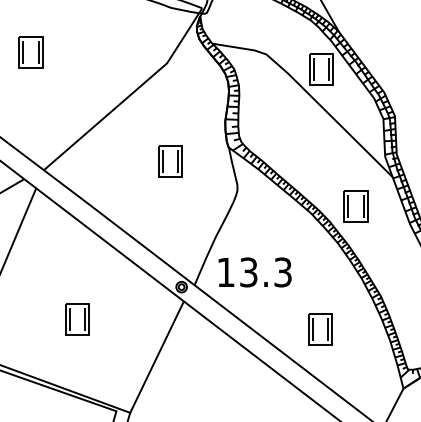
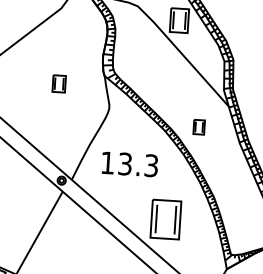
part: (170, 161) -> (59, 83), size x0.7
part: (355, 206) -> (198, 127), size x0.6
text: (254, 272) -> (129, 164), moved
part: (320, 329) -> (166, 219), size x1.6

